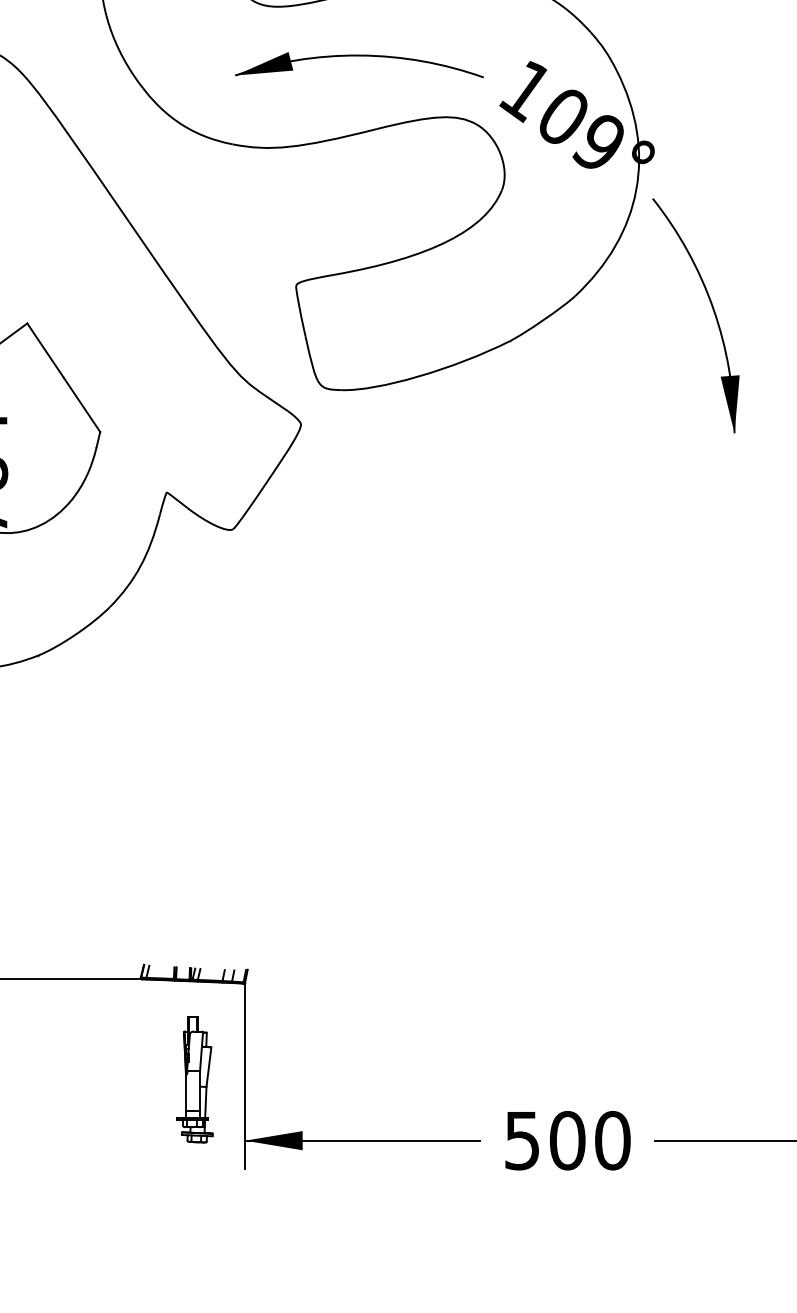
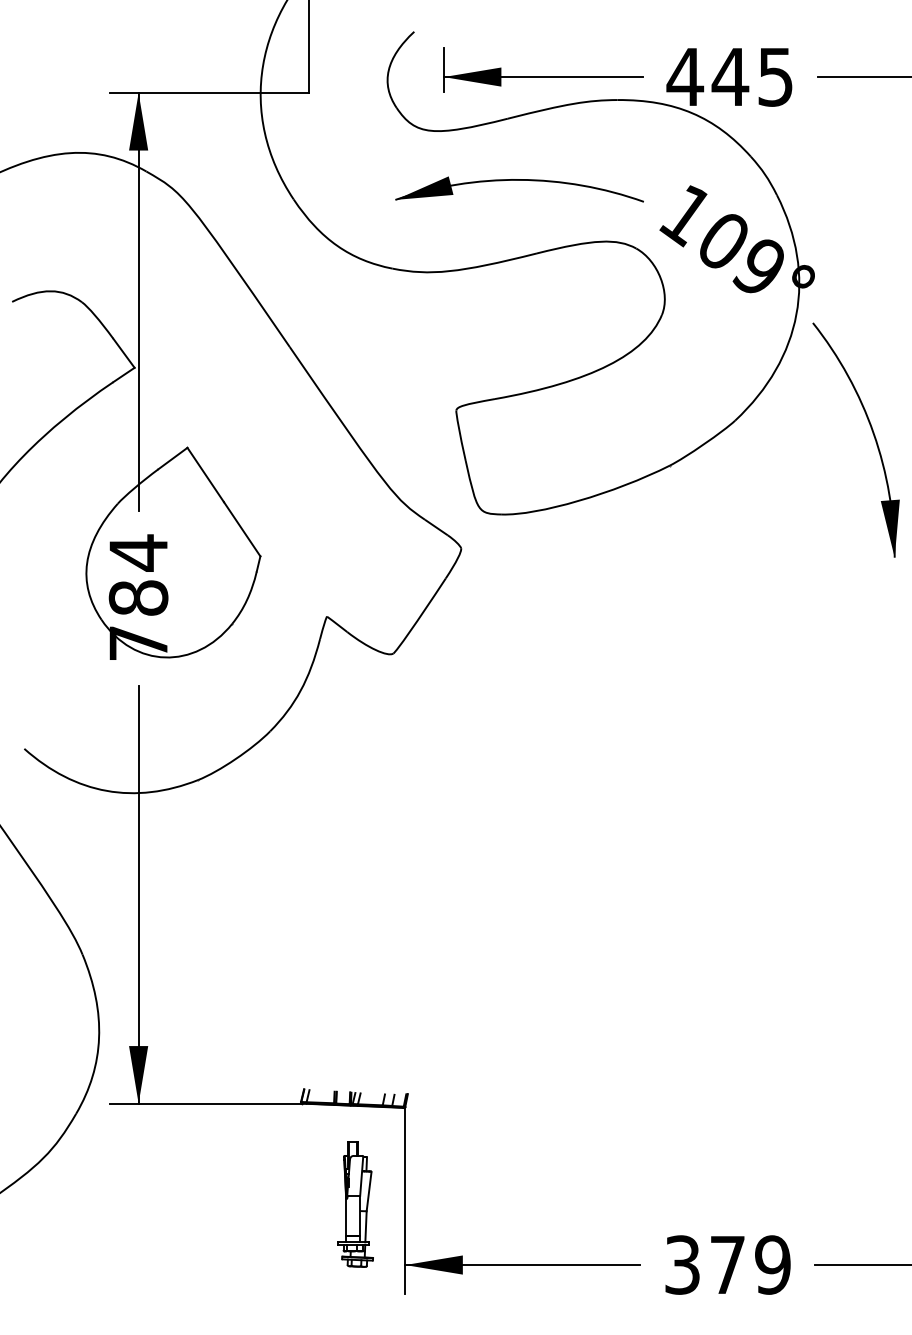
text: (567, 1140) -> (727, 1264), 500 -> 379

